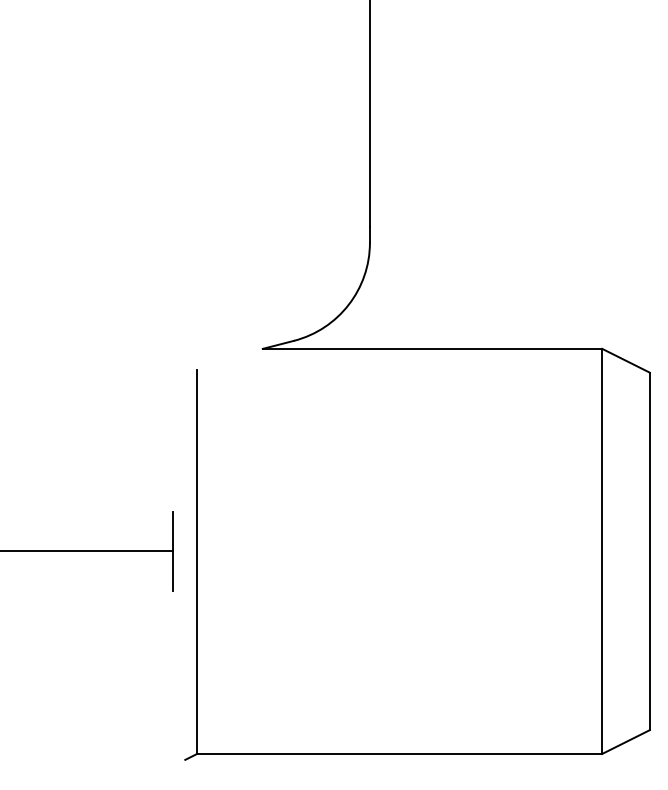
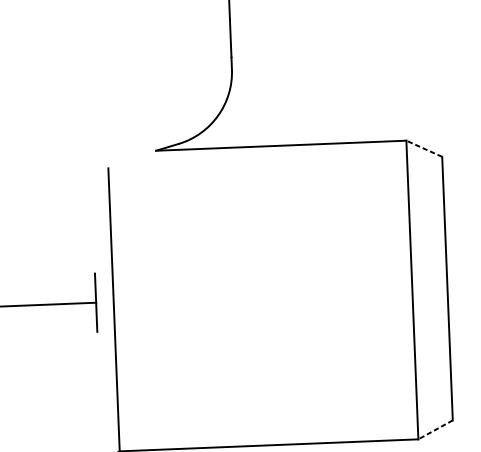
line: (626, 360) -> (424, 148), solid -> dashed
line: (626, 742) -> (435, 430), solid -> dashed

